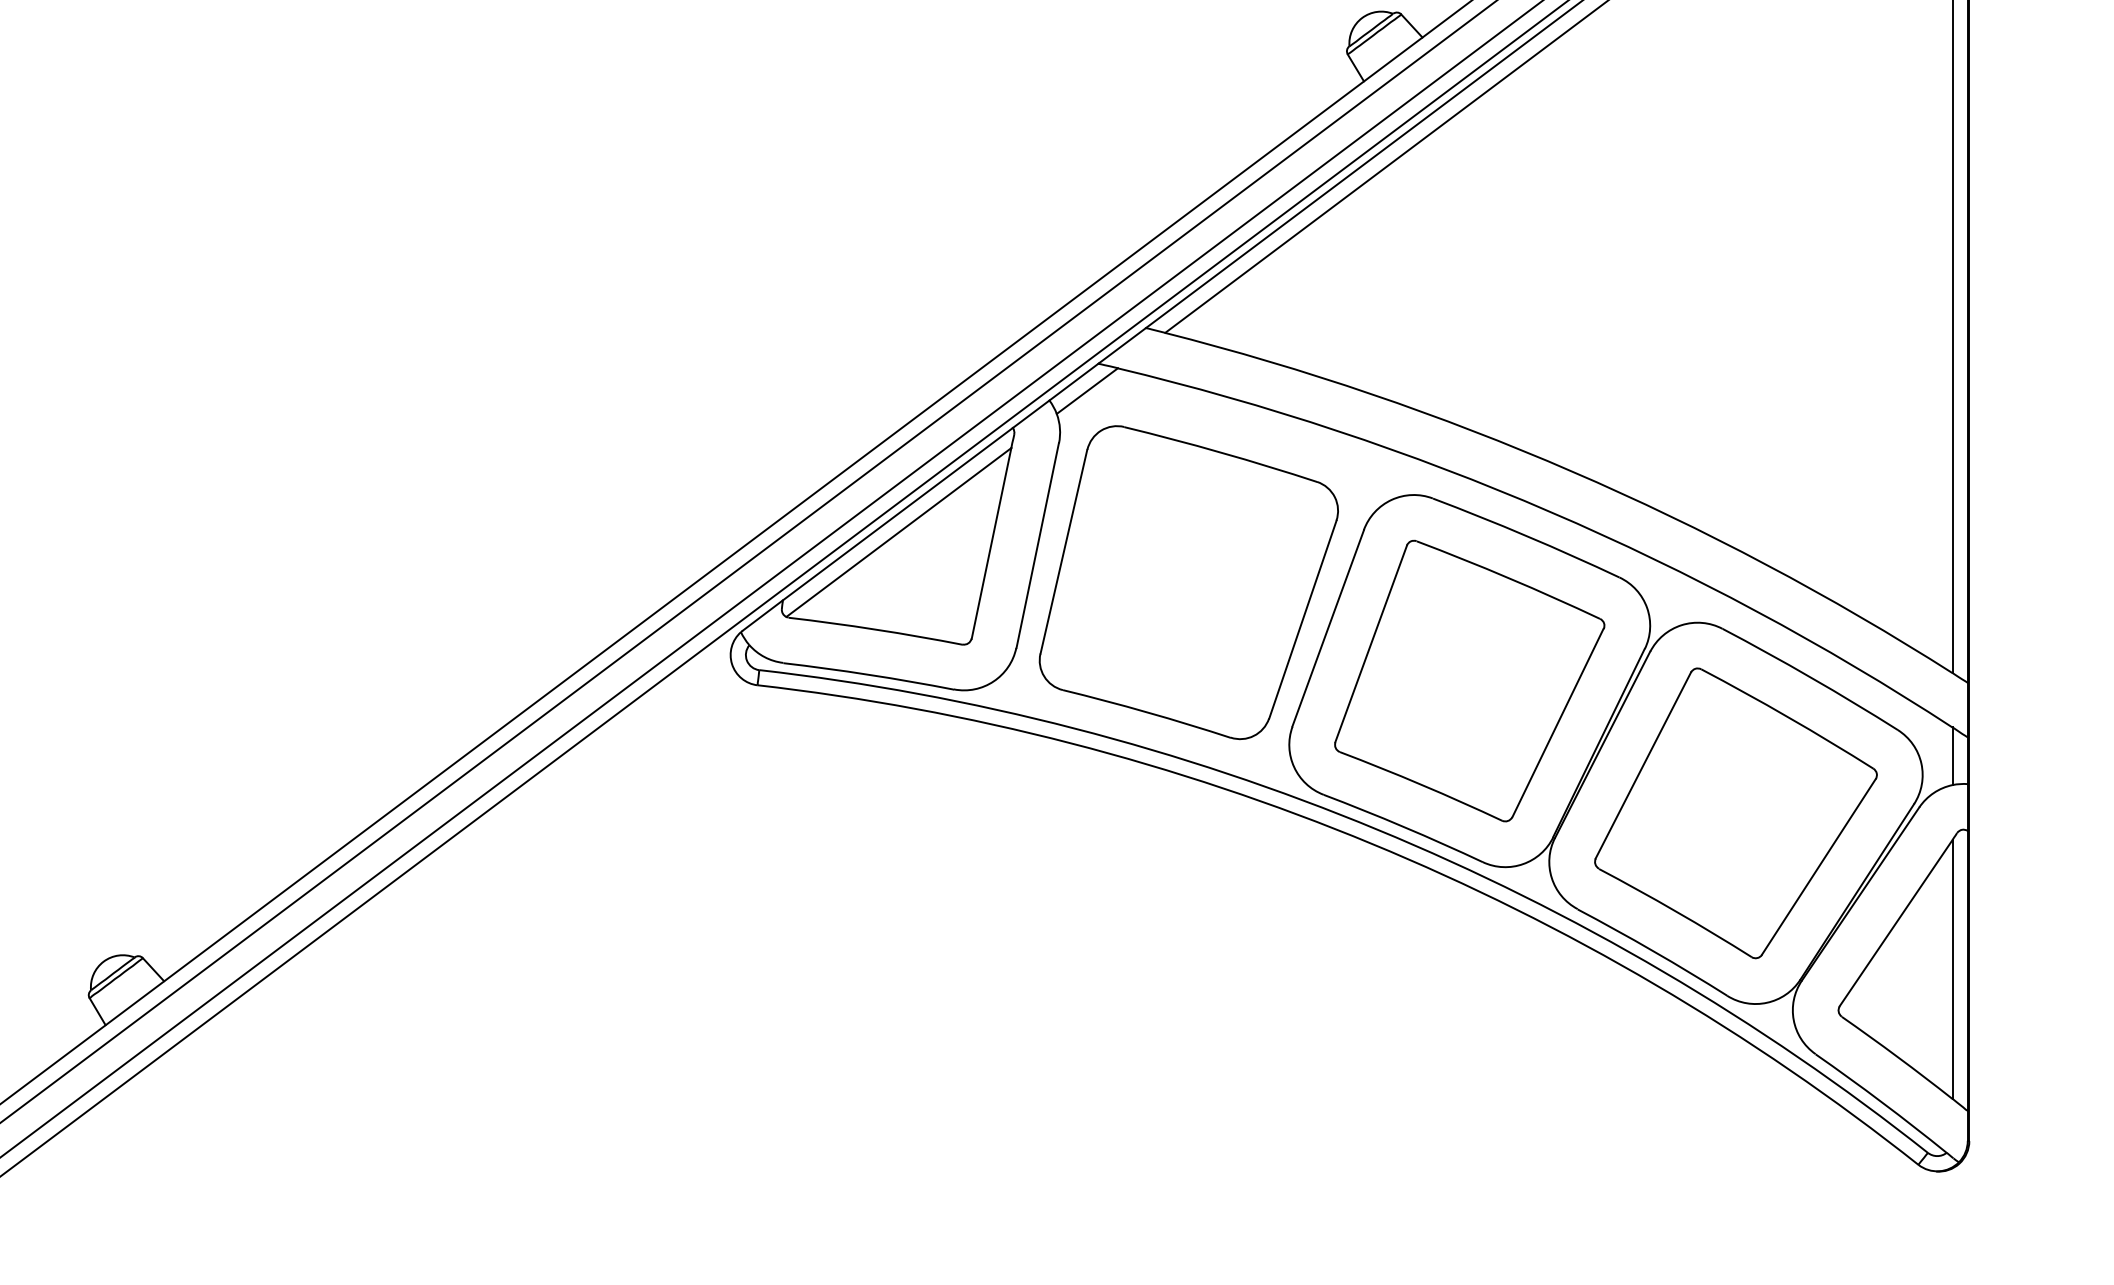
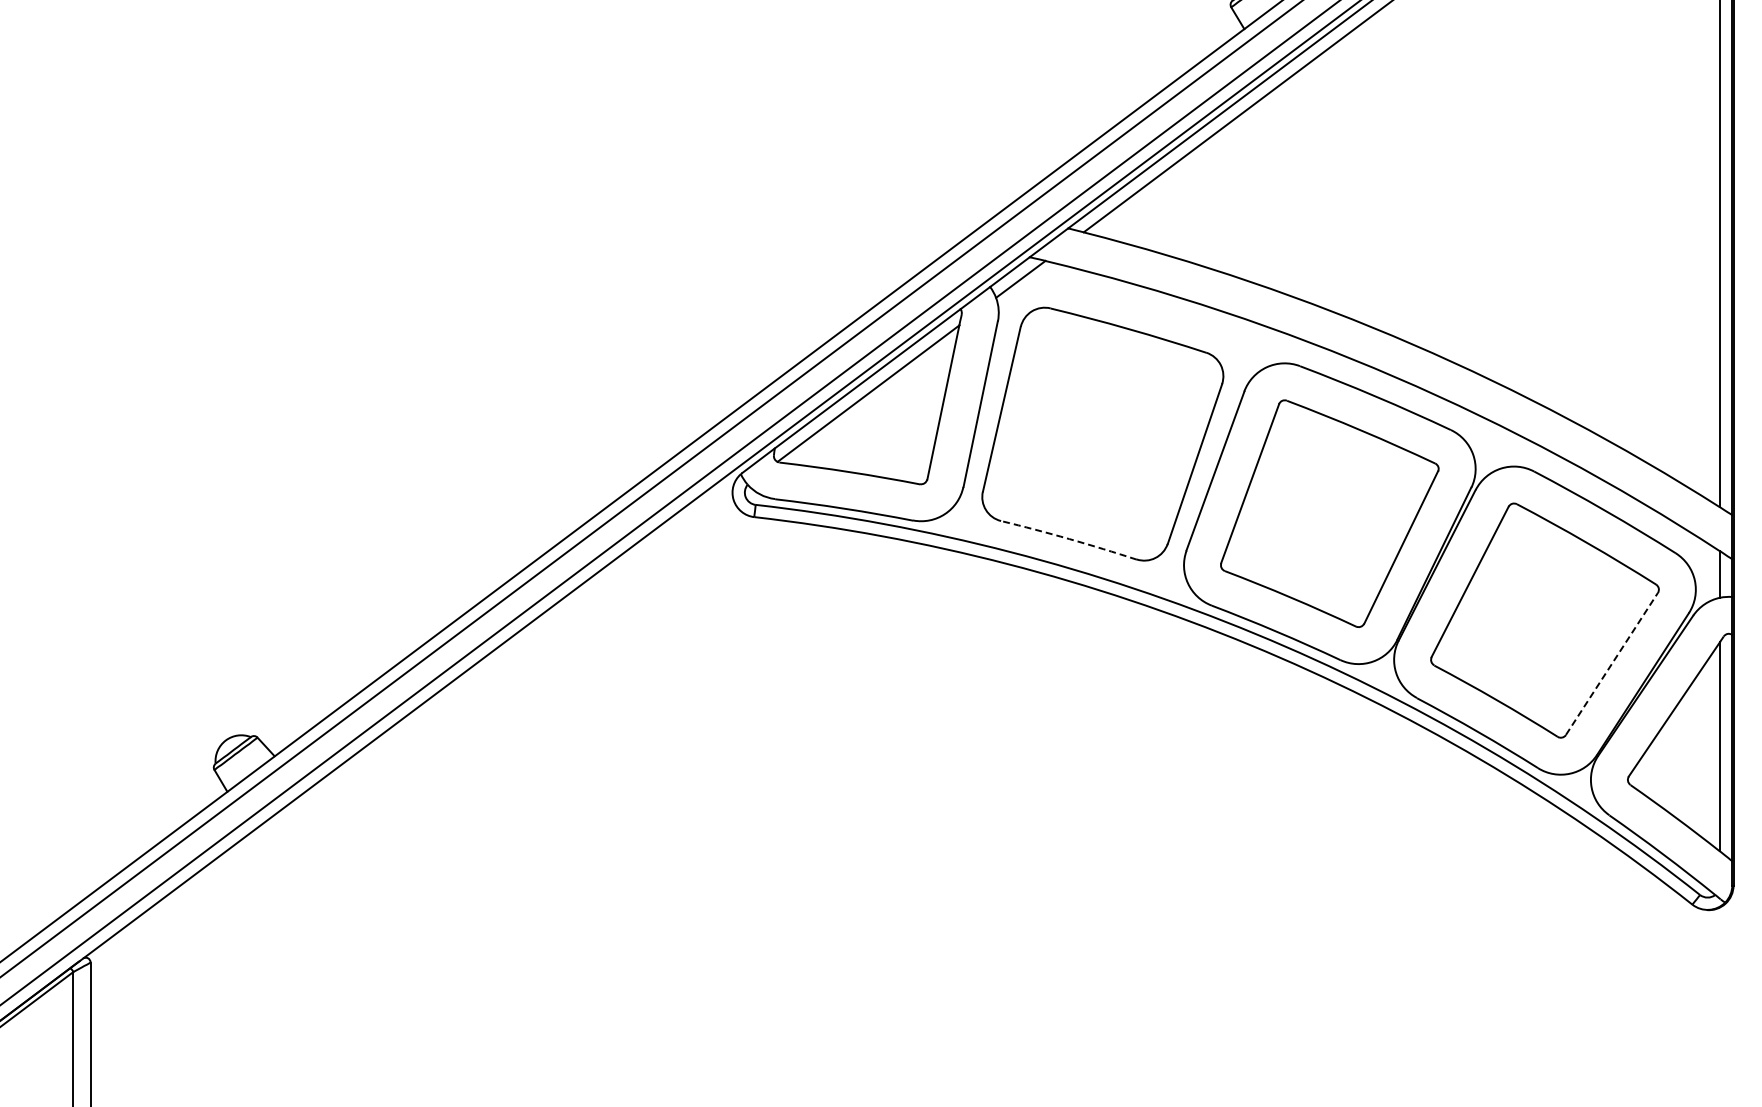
arc: (1147, 712) -> (1069, 539), solid -> dashed
line: (1818, 866) -> (1611, 663), solid -> dashed

